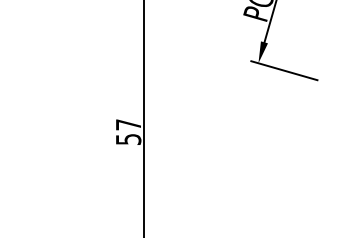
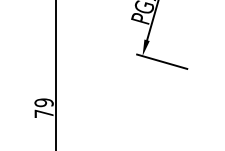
text: (128, 131) -> (44, 107), 57 -> 79

